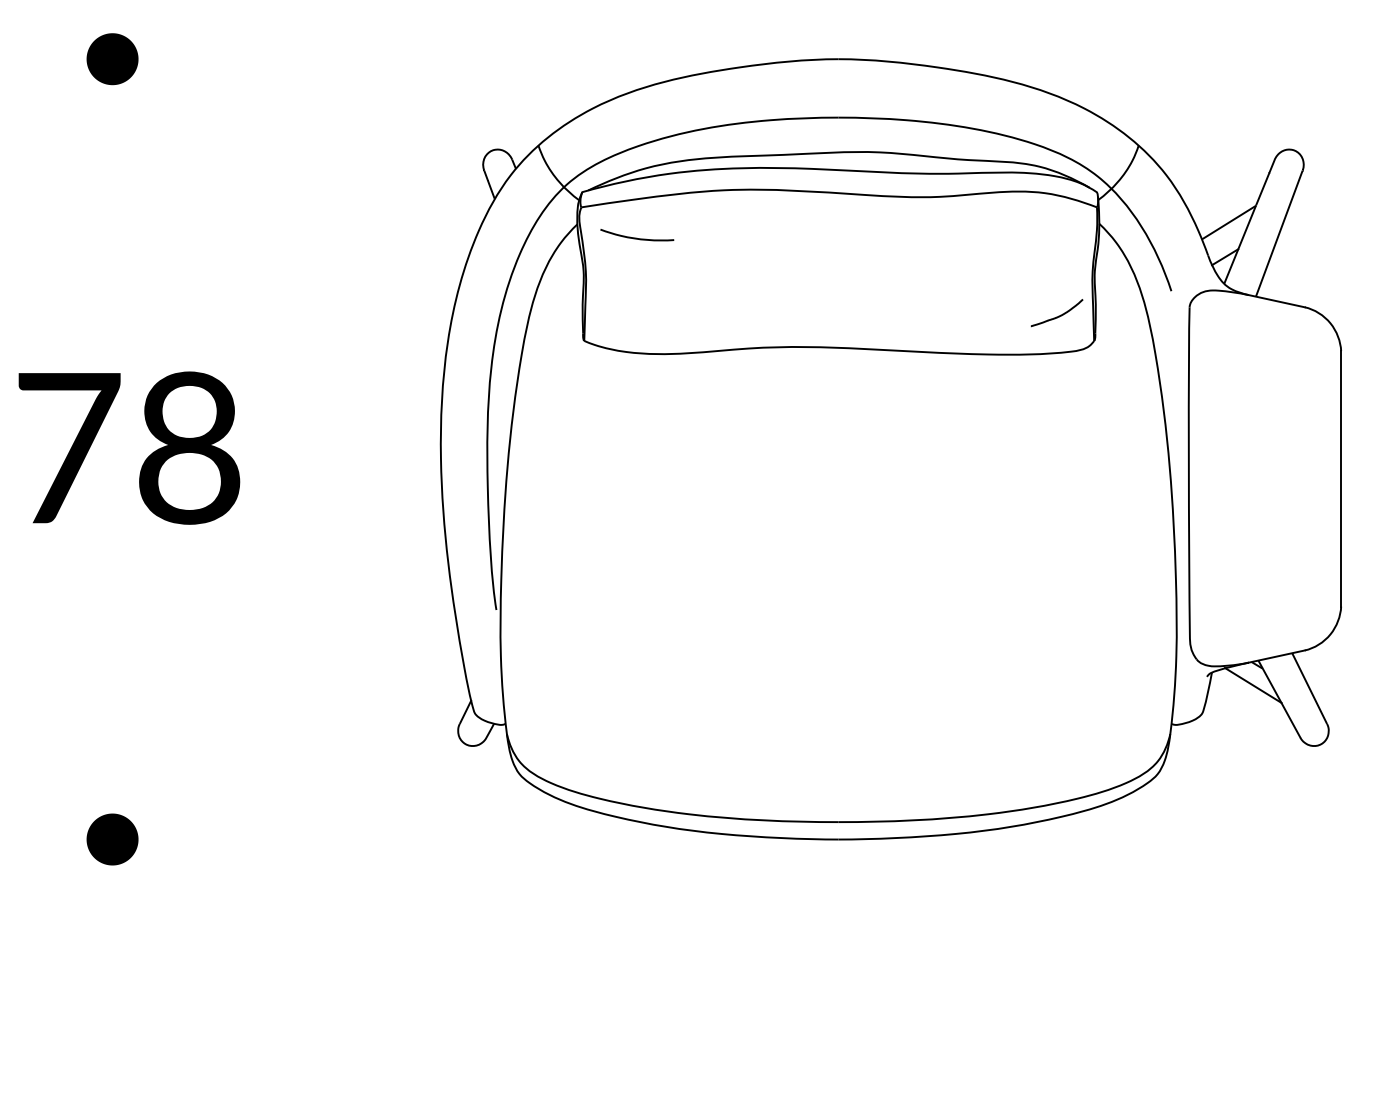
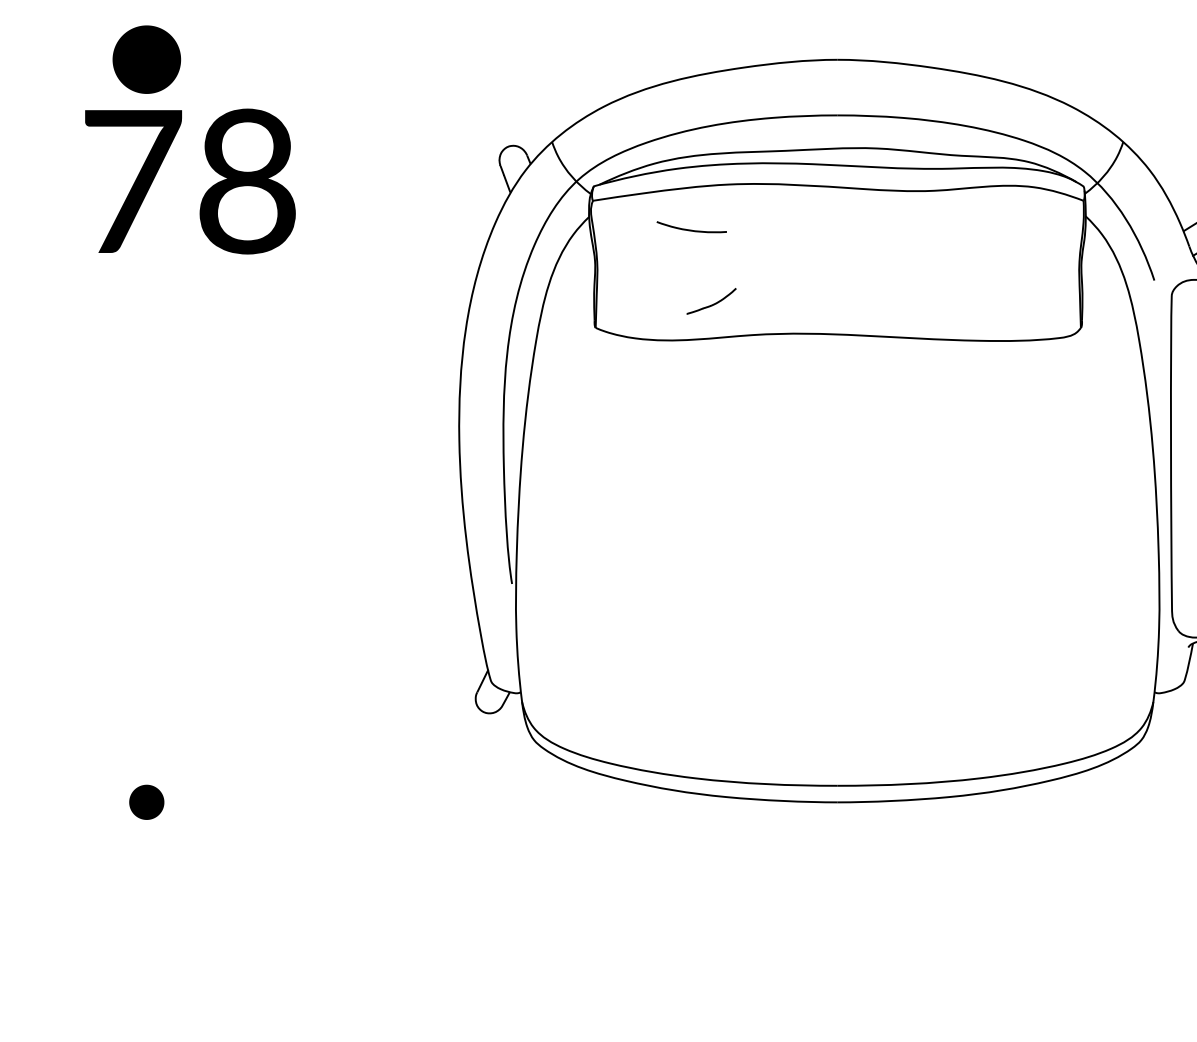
part: (112, 59) -> (146, 60), size x1.4
curve: (636, 237) -> (691, 229), moved
curve: (1058, 315) -> (712, 303), moved
text: (129, 447) -> (190, 180), moved
part: (112, 839) -> (146, 802), size x0.7

